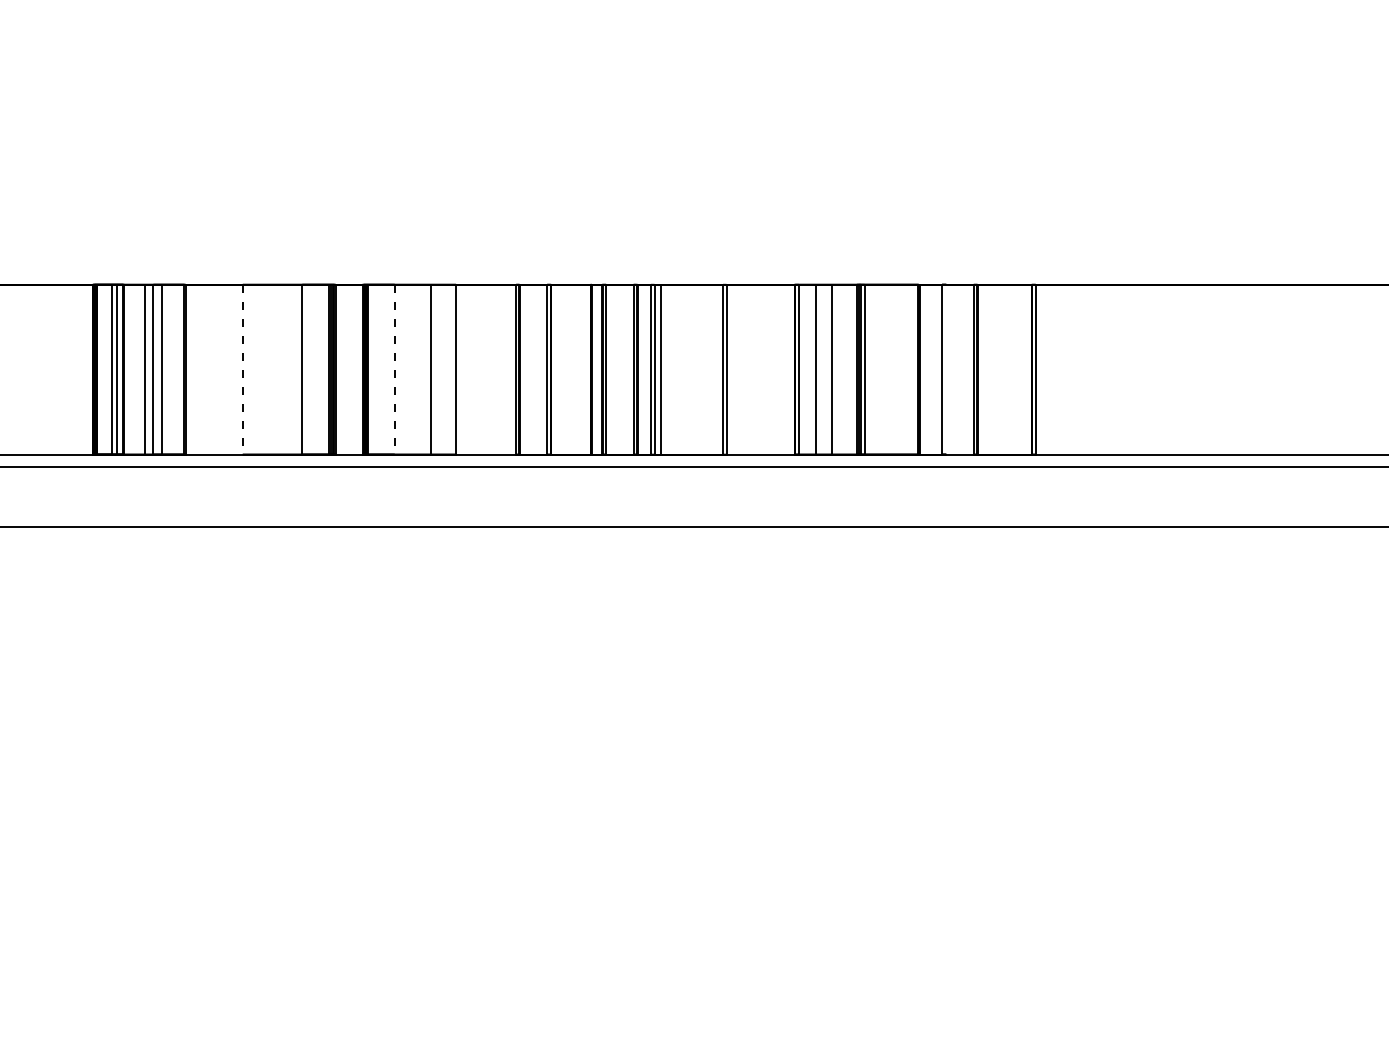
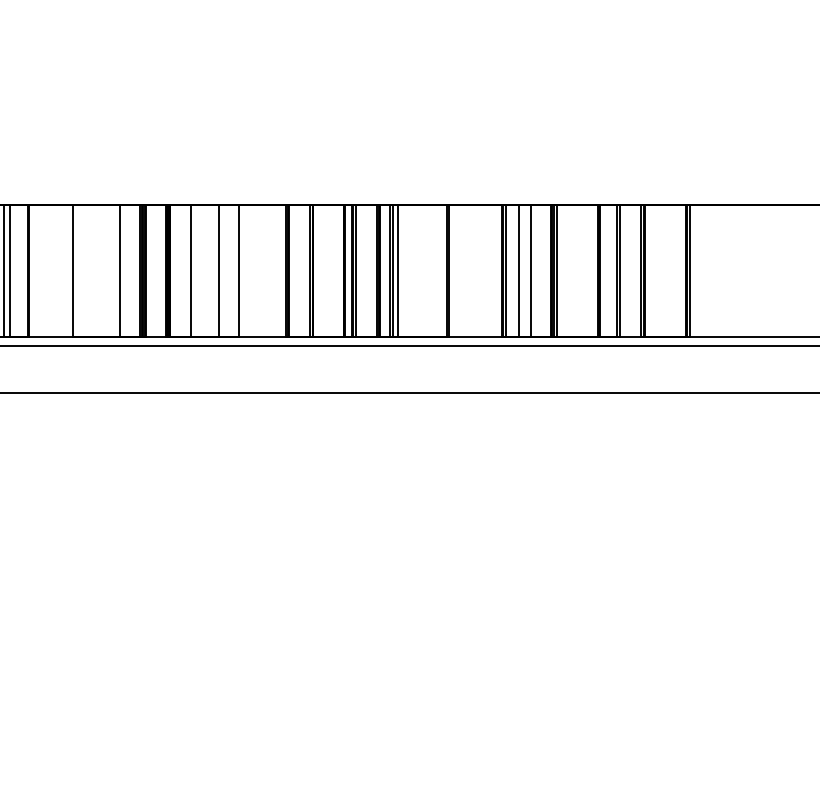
line: (242, 369) -> (73, 270), dashed -> solid
line: (394, 369) -> (191, 270), dashed -> solid
line: (946, 369) -> (620, 270), added

